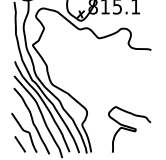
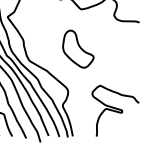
part: (95, 73) -> (77, 48), added

